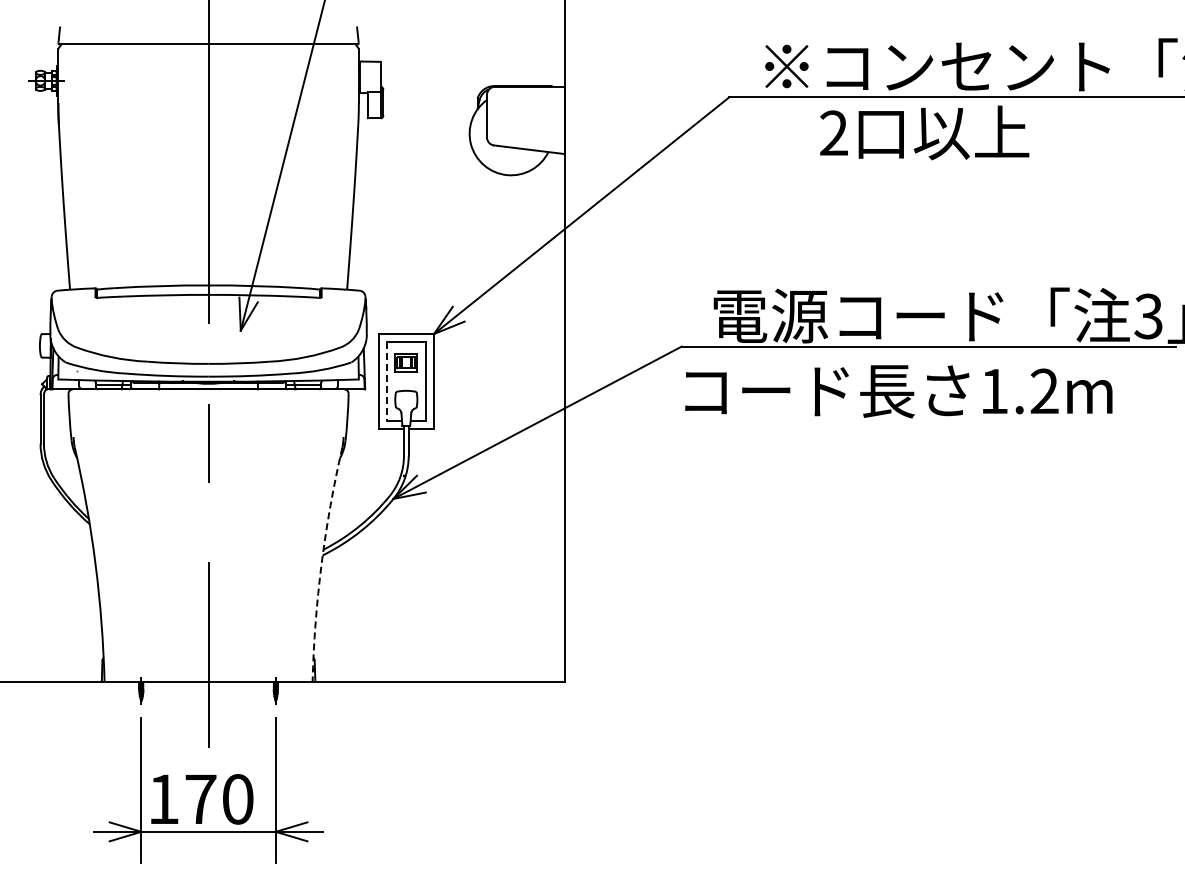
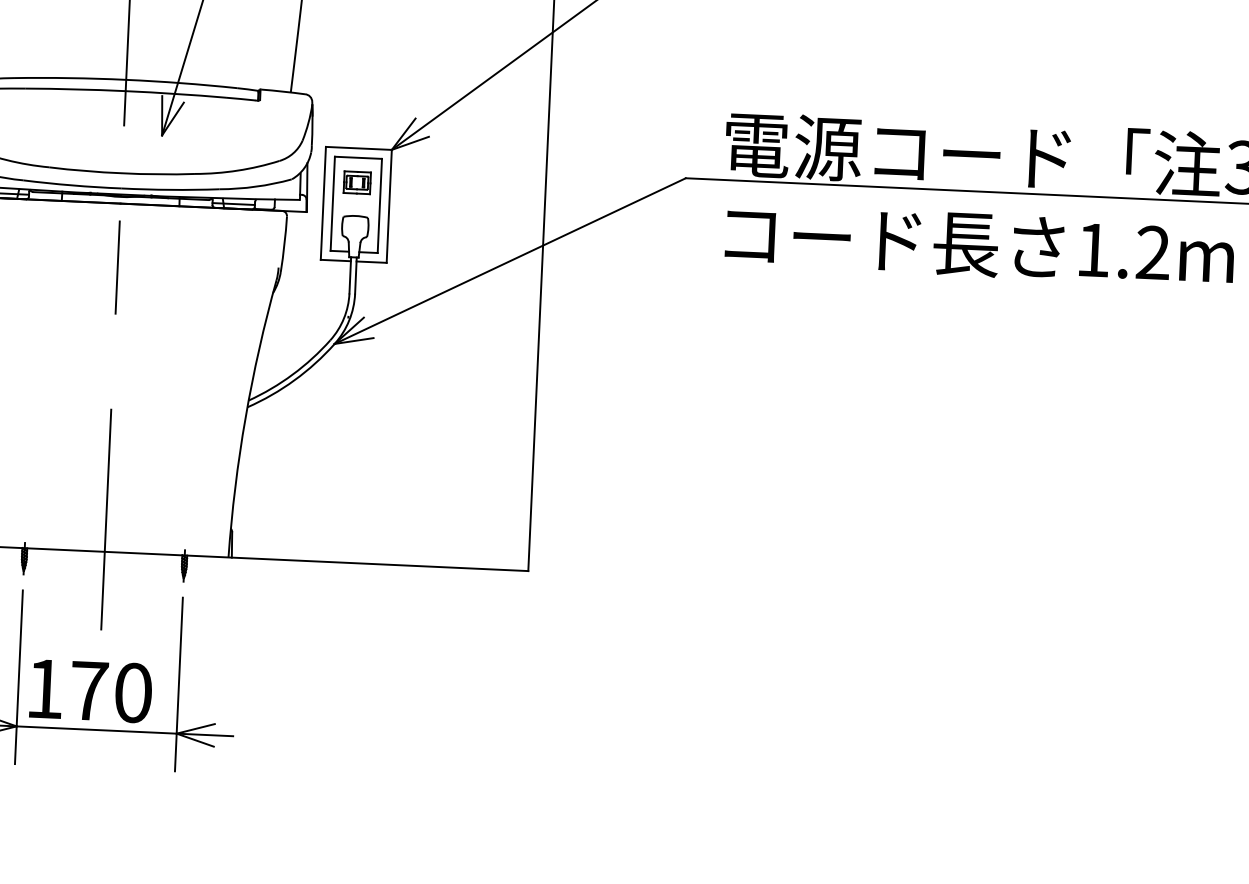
line: (386, 381) -> (332, 203), dashed -> solid
text: (898, 391) -> (979, 245), moved
arc: (321, 564) -> (245, 418), dashed -> solid

